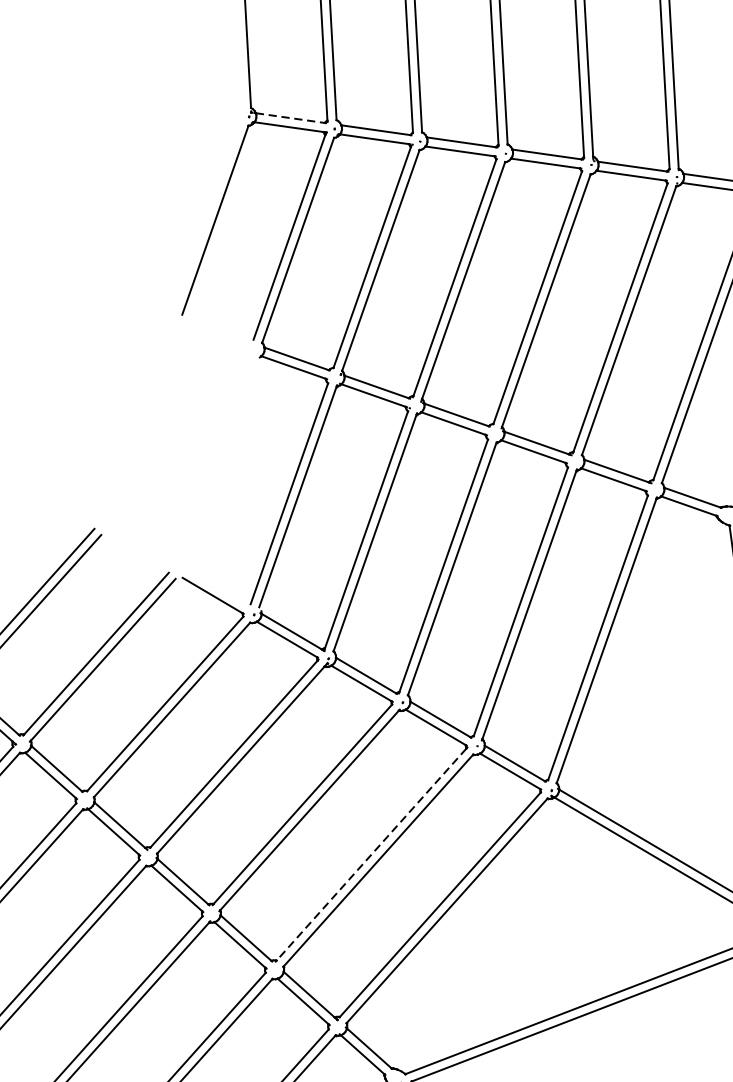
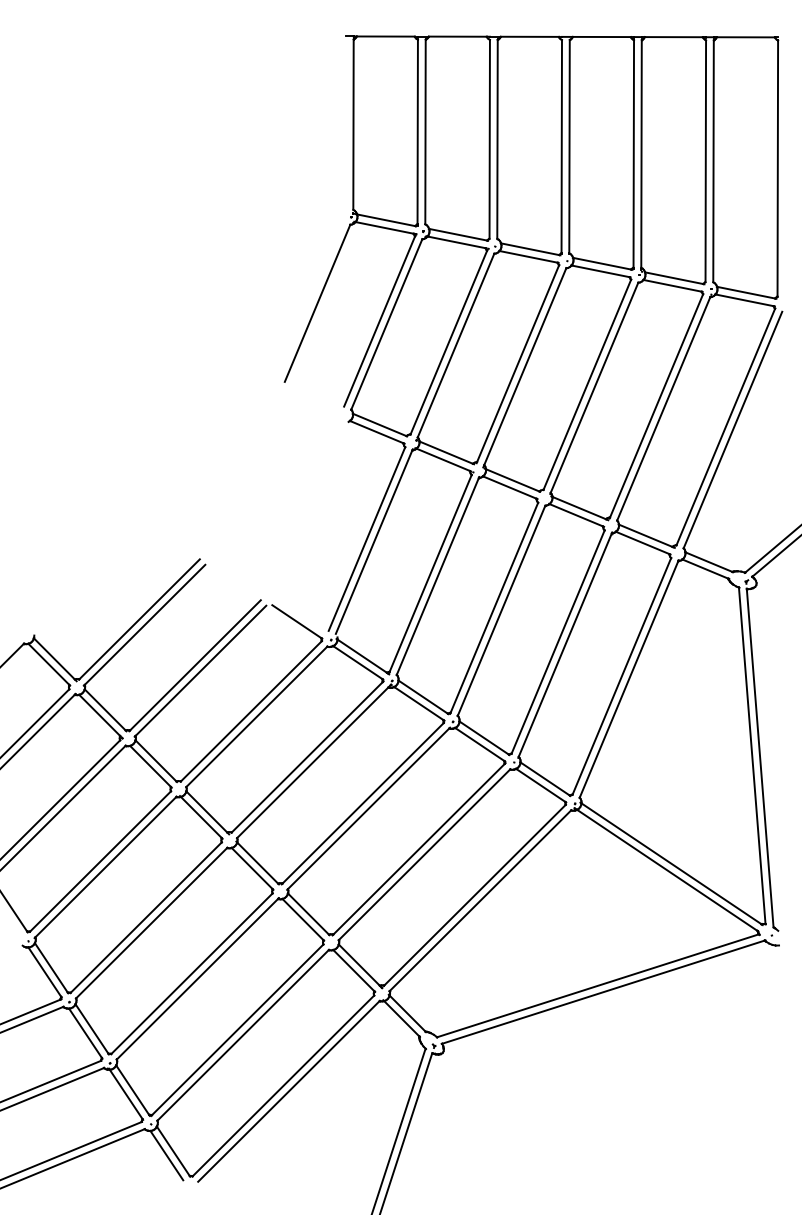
line: (290, 118) -> (386, 220), dashed -> solid
line: (372, 854) -> (419, 849), dashed -> solid

